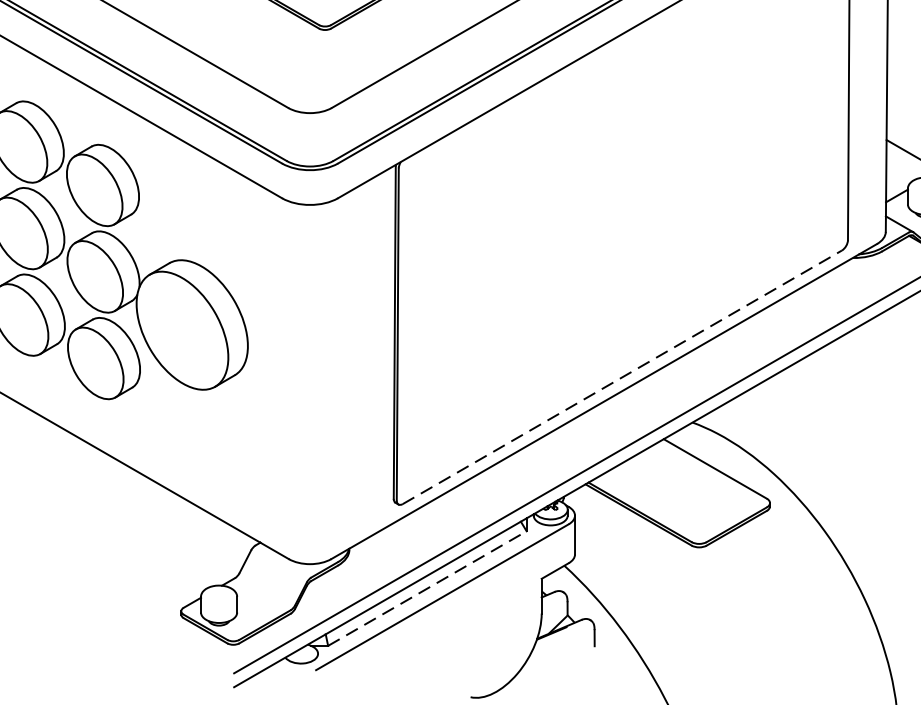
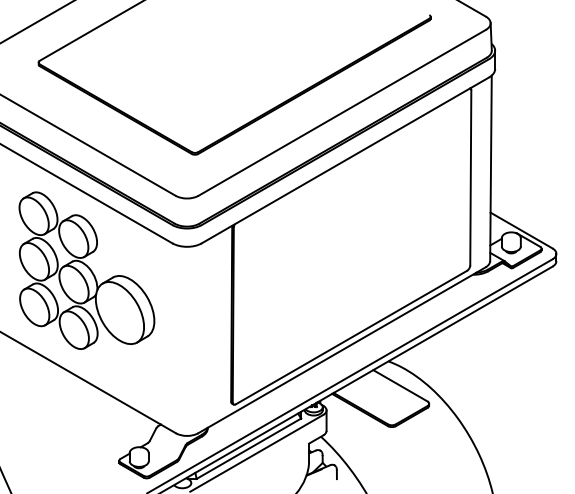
line: (622, 377) -> (351, 337), dashed -> solid
line: (428, 588) -> (249, 448), dashed -> solid

